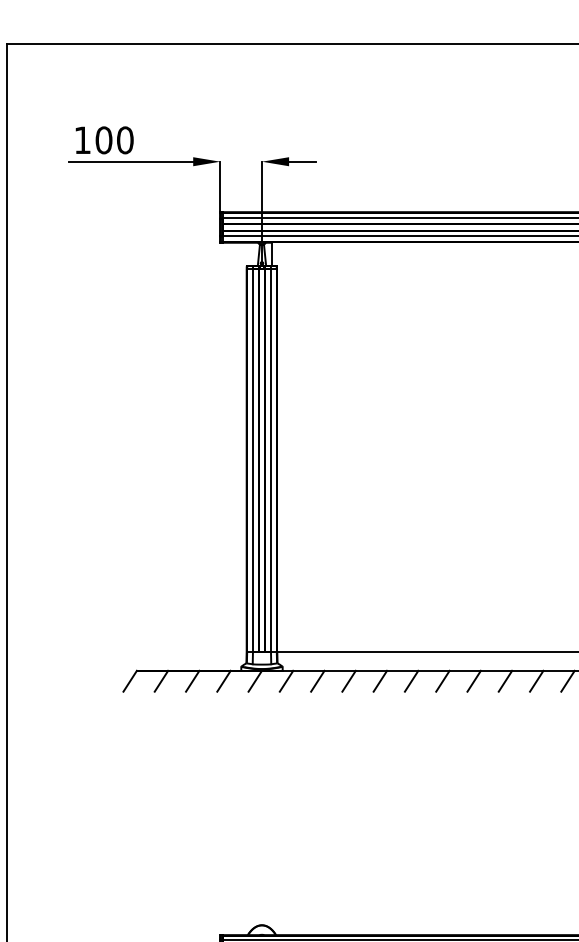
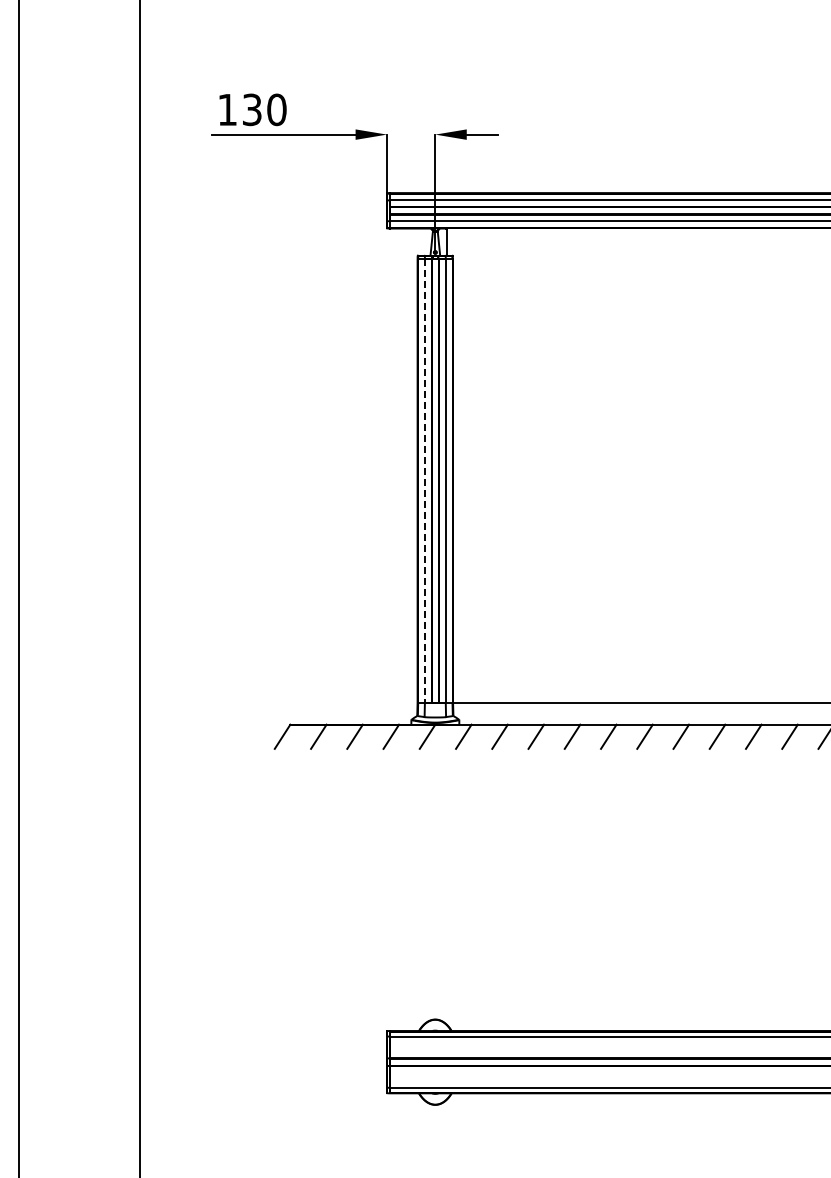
text: (103, 140) -> (251, 109), 100 -> 130
line: (252, 461) -> (424, 481), solid -> dashed

